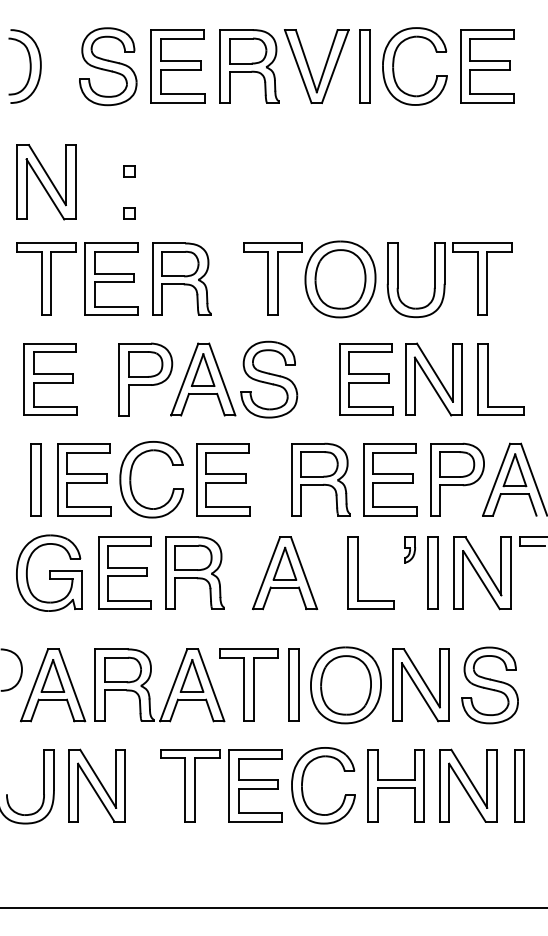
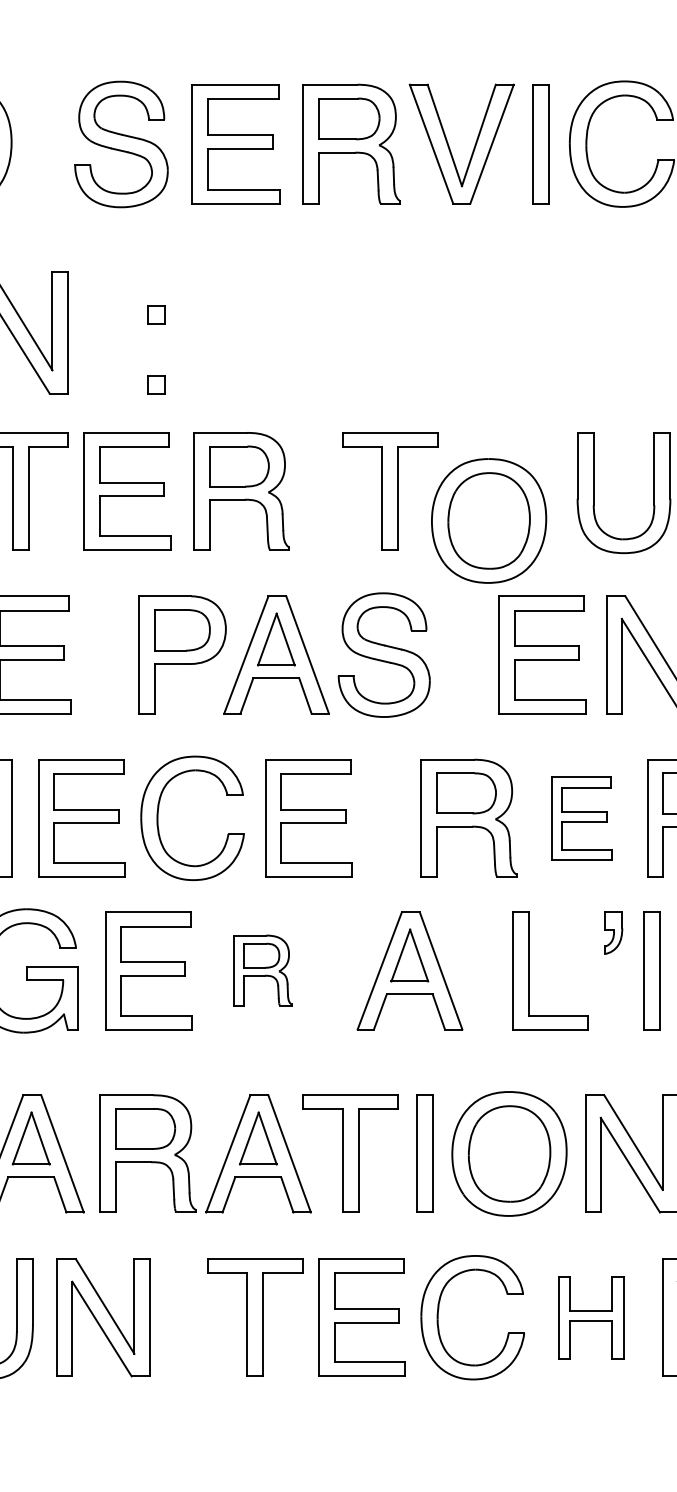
part: (340, 279) -> (489, 521), moved
part: (390, 479) -> (582, 818), size x0.7
part: (194, 572) -> (262, 969), size x0.6
part: (395, 785) -> (590, 1317), size x0.7

